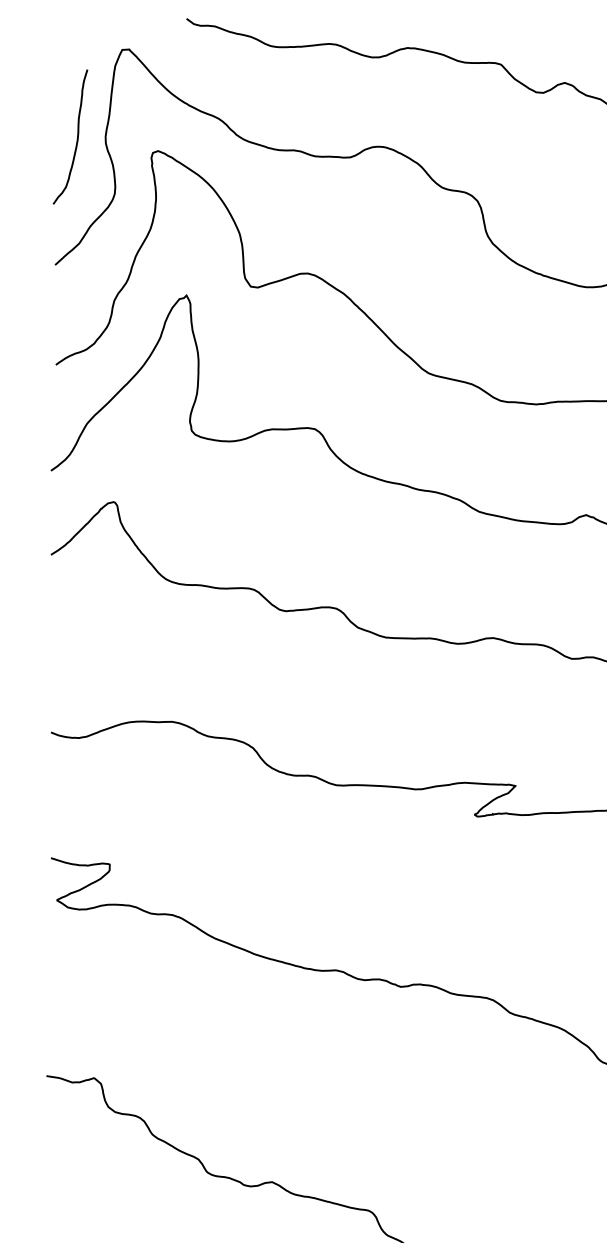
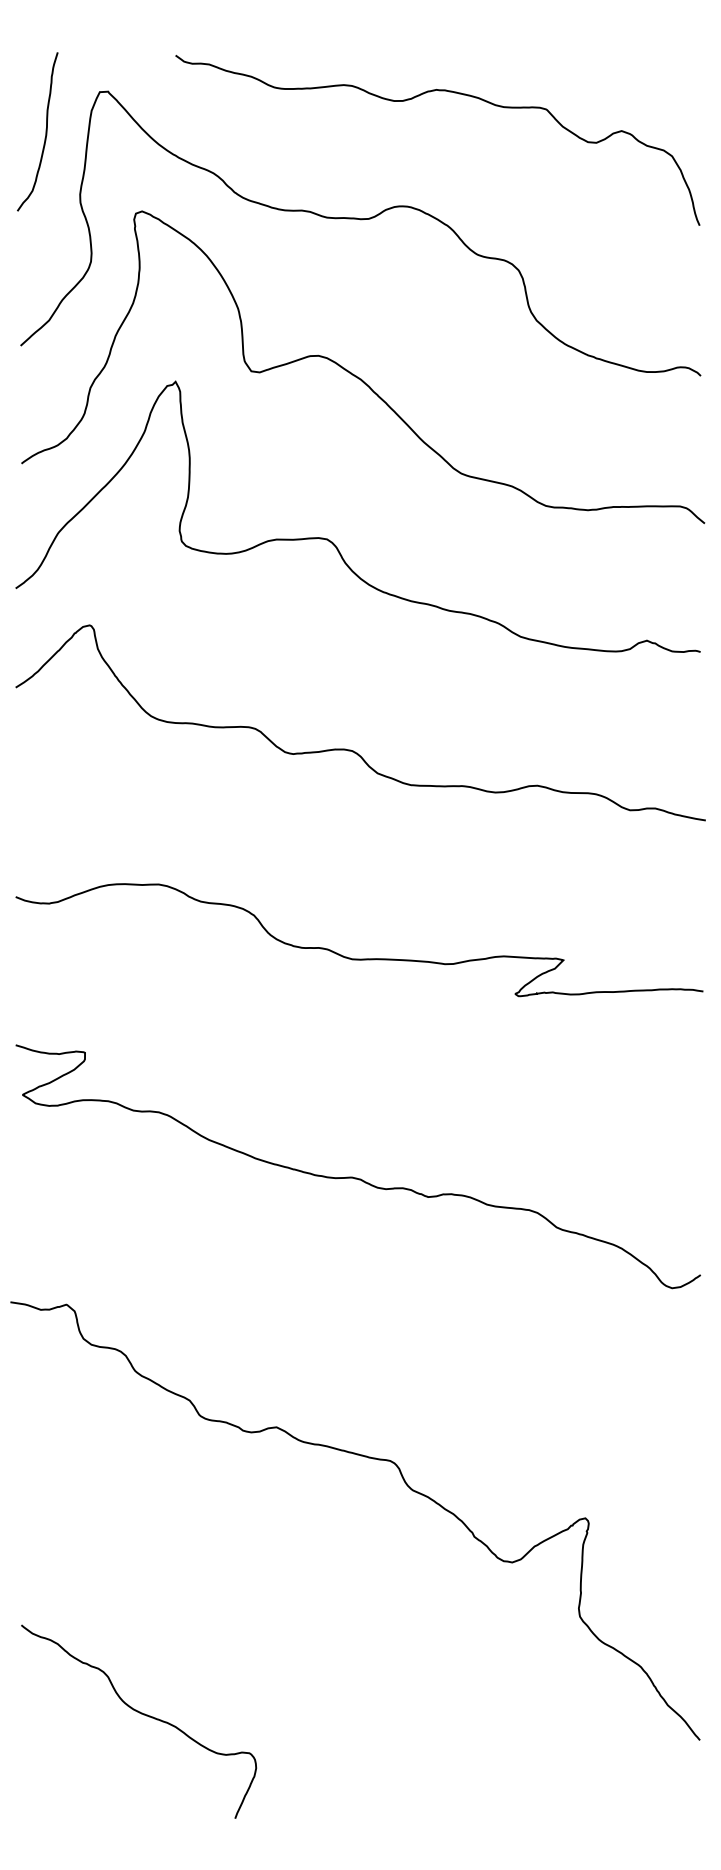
curve: (77, 136) -> (45, 131), moved

